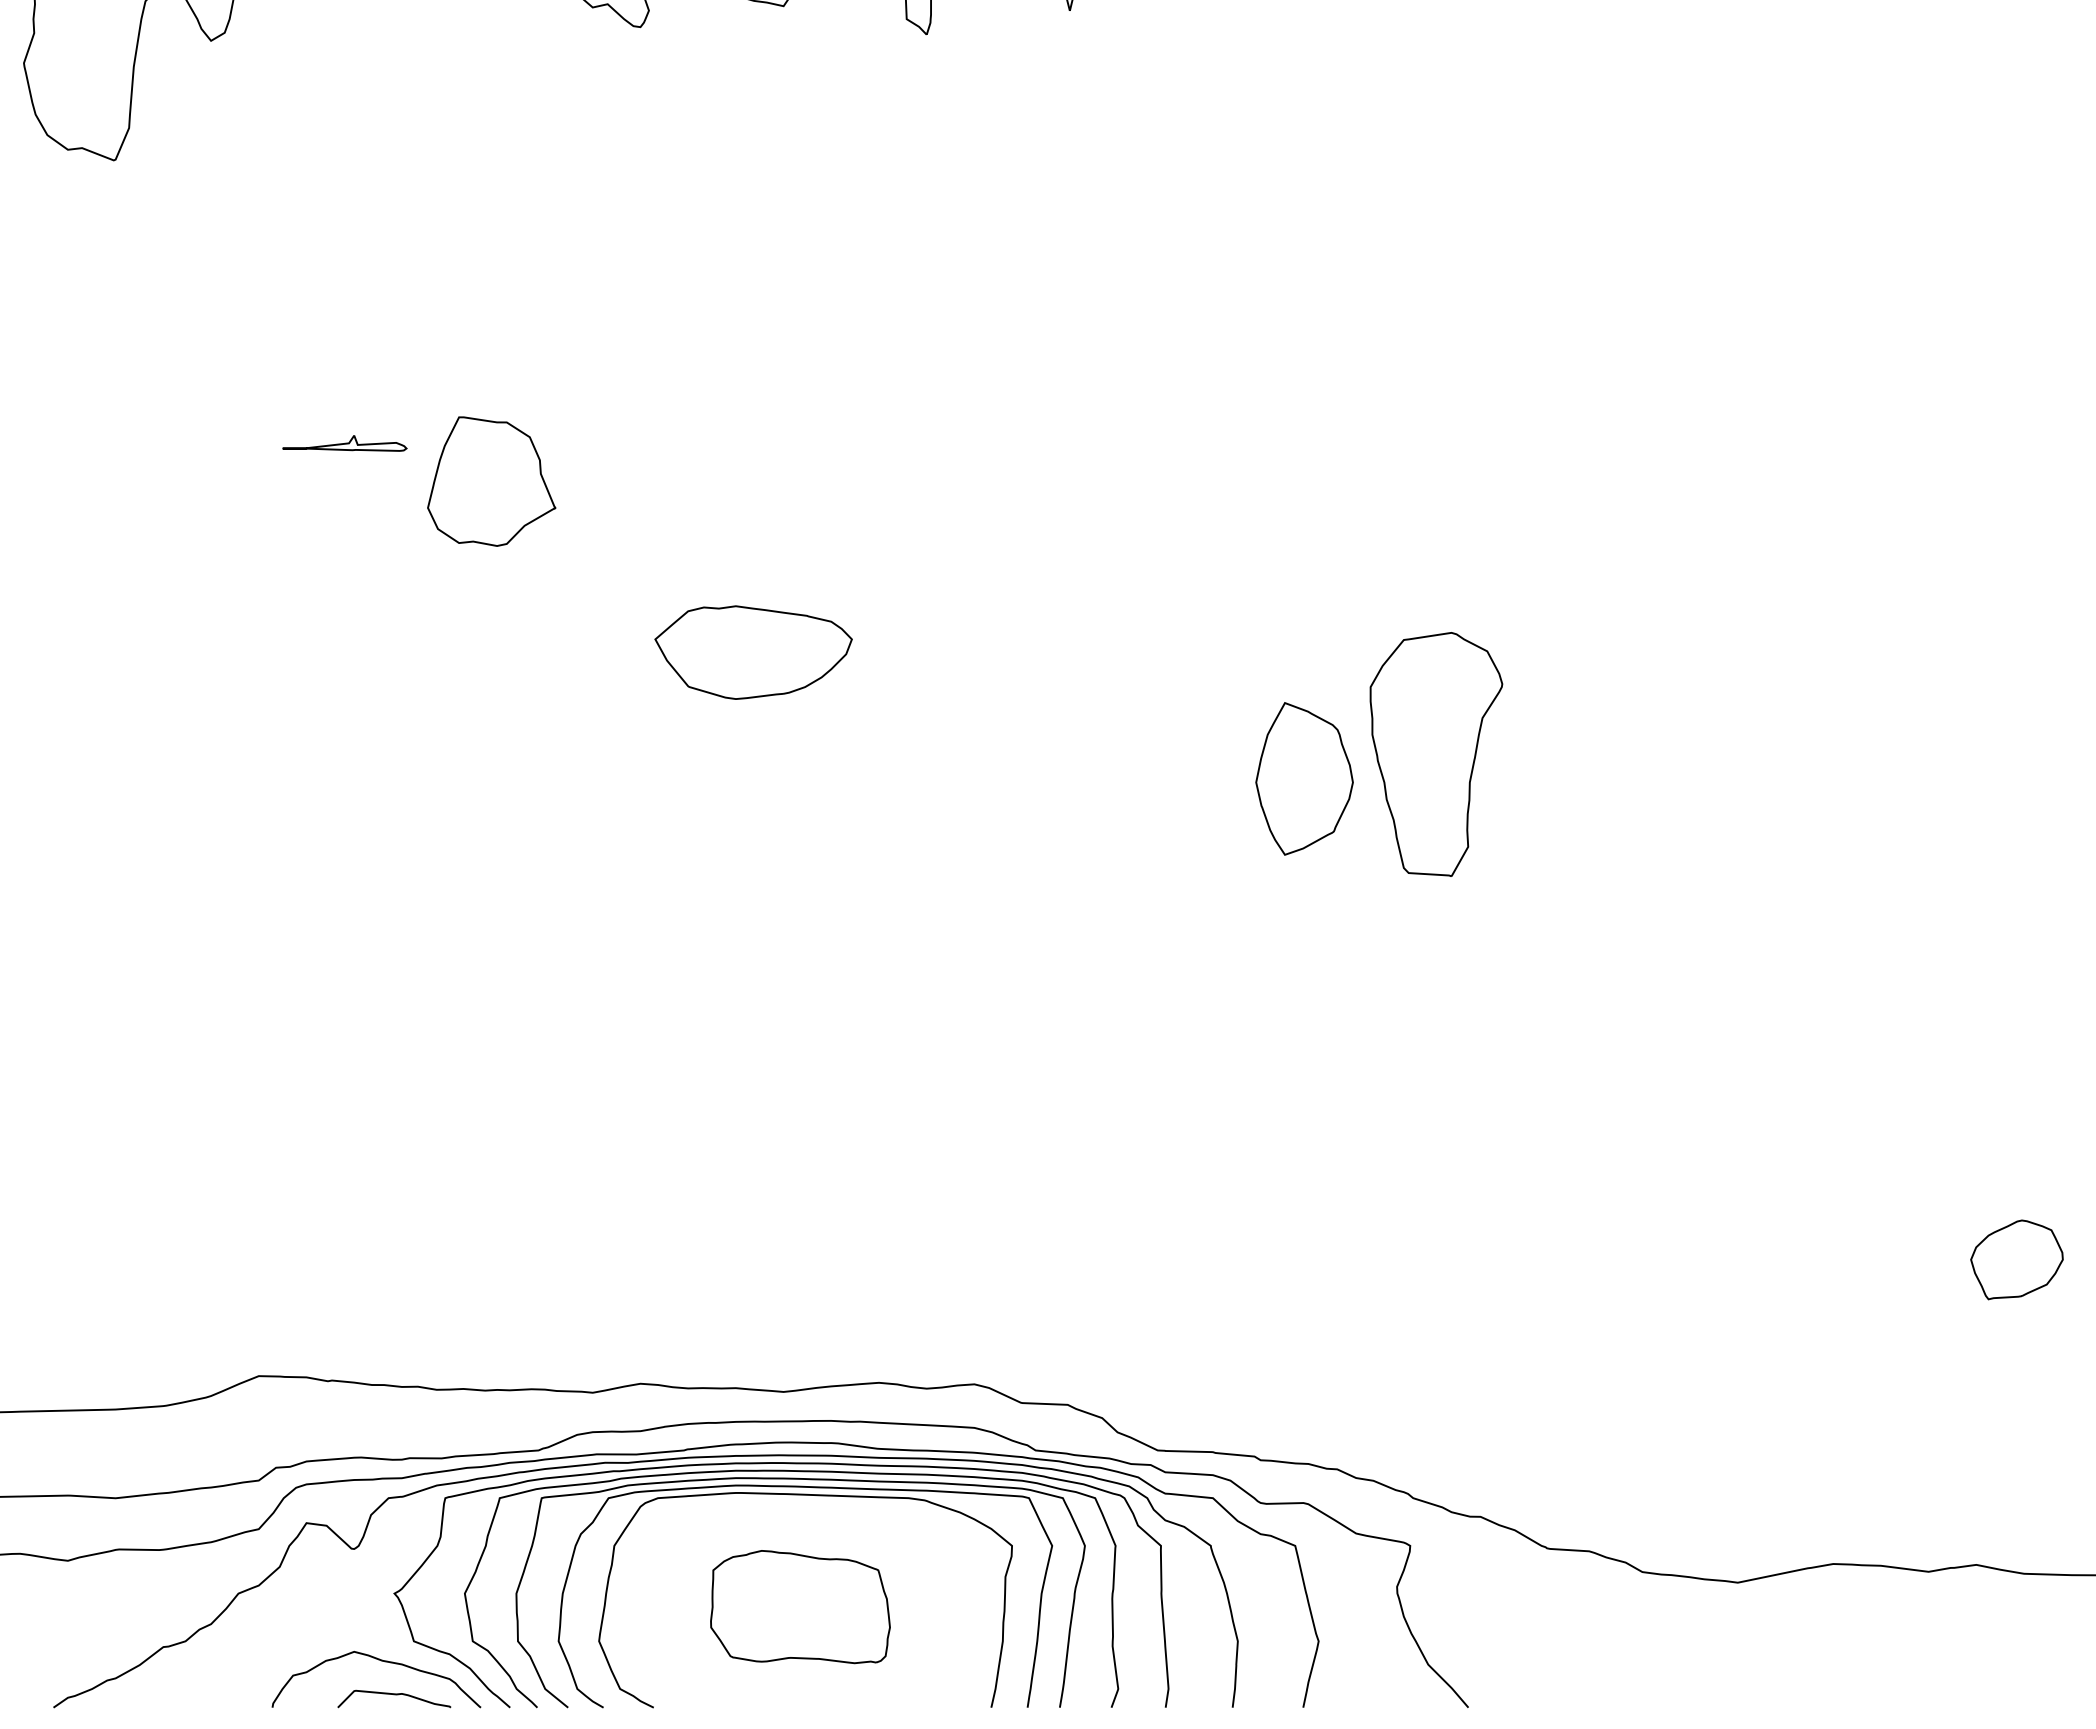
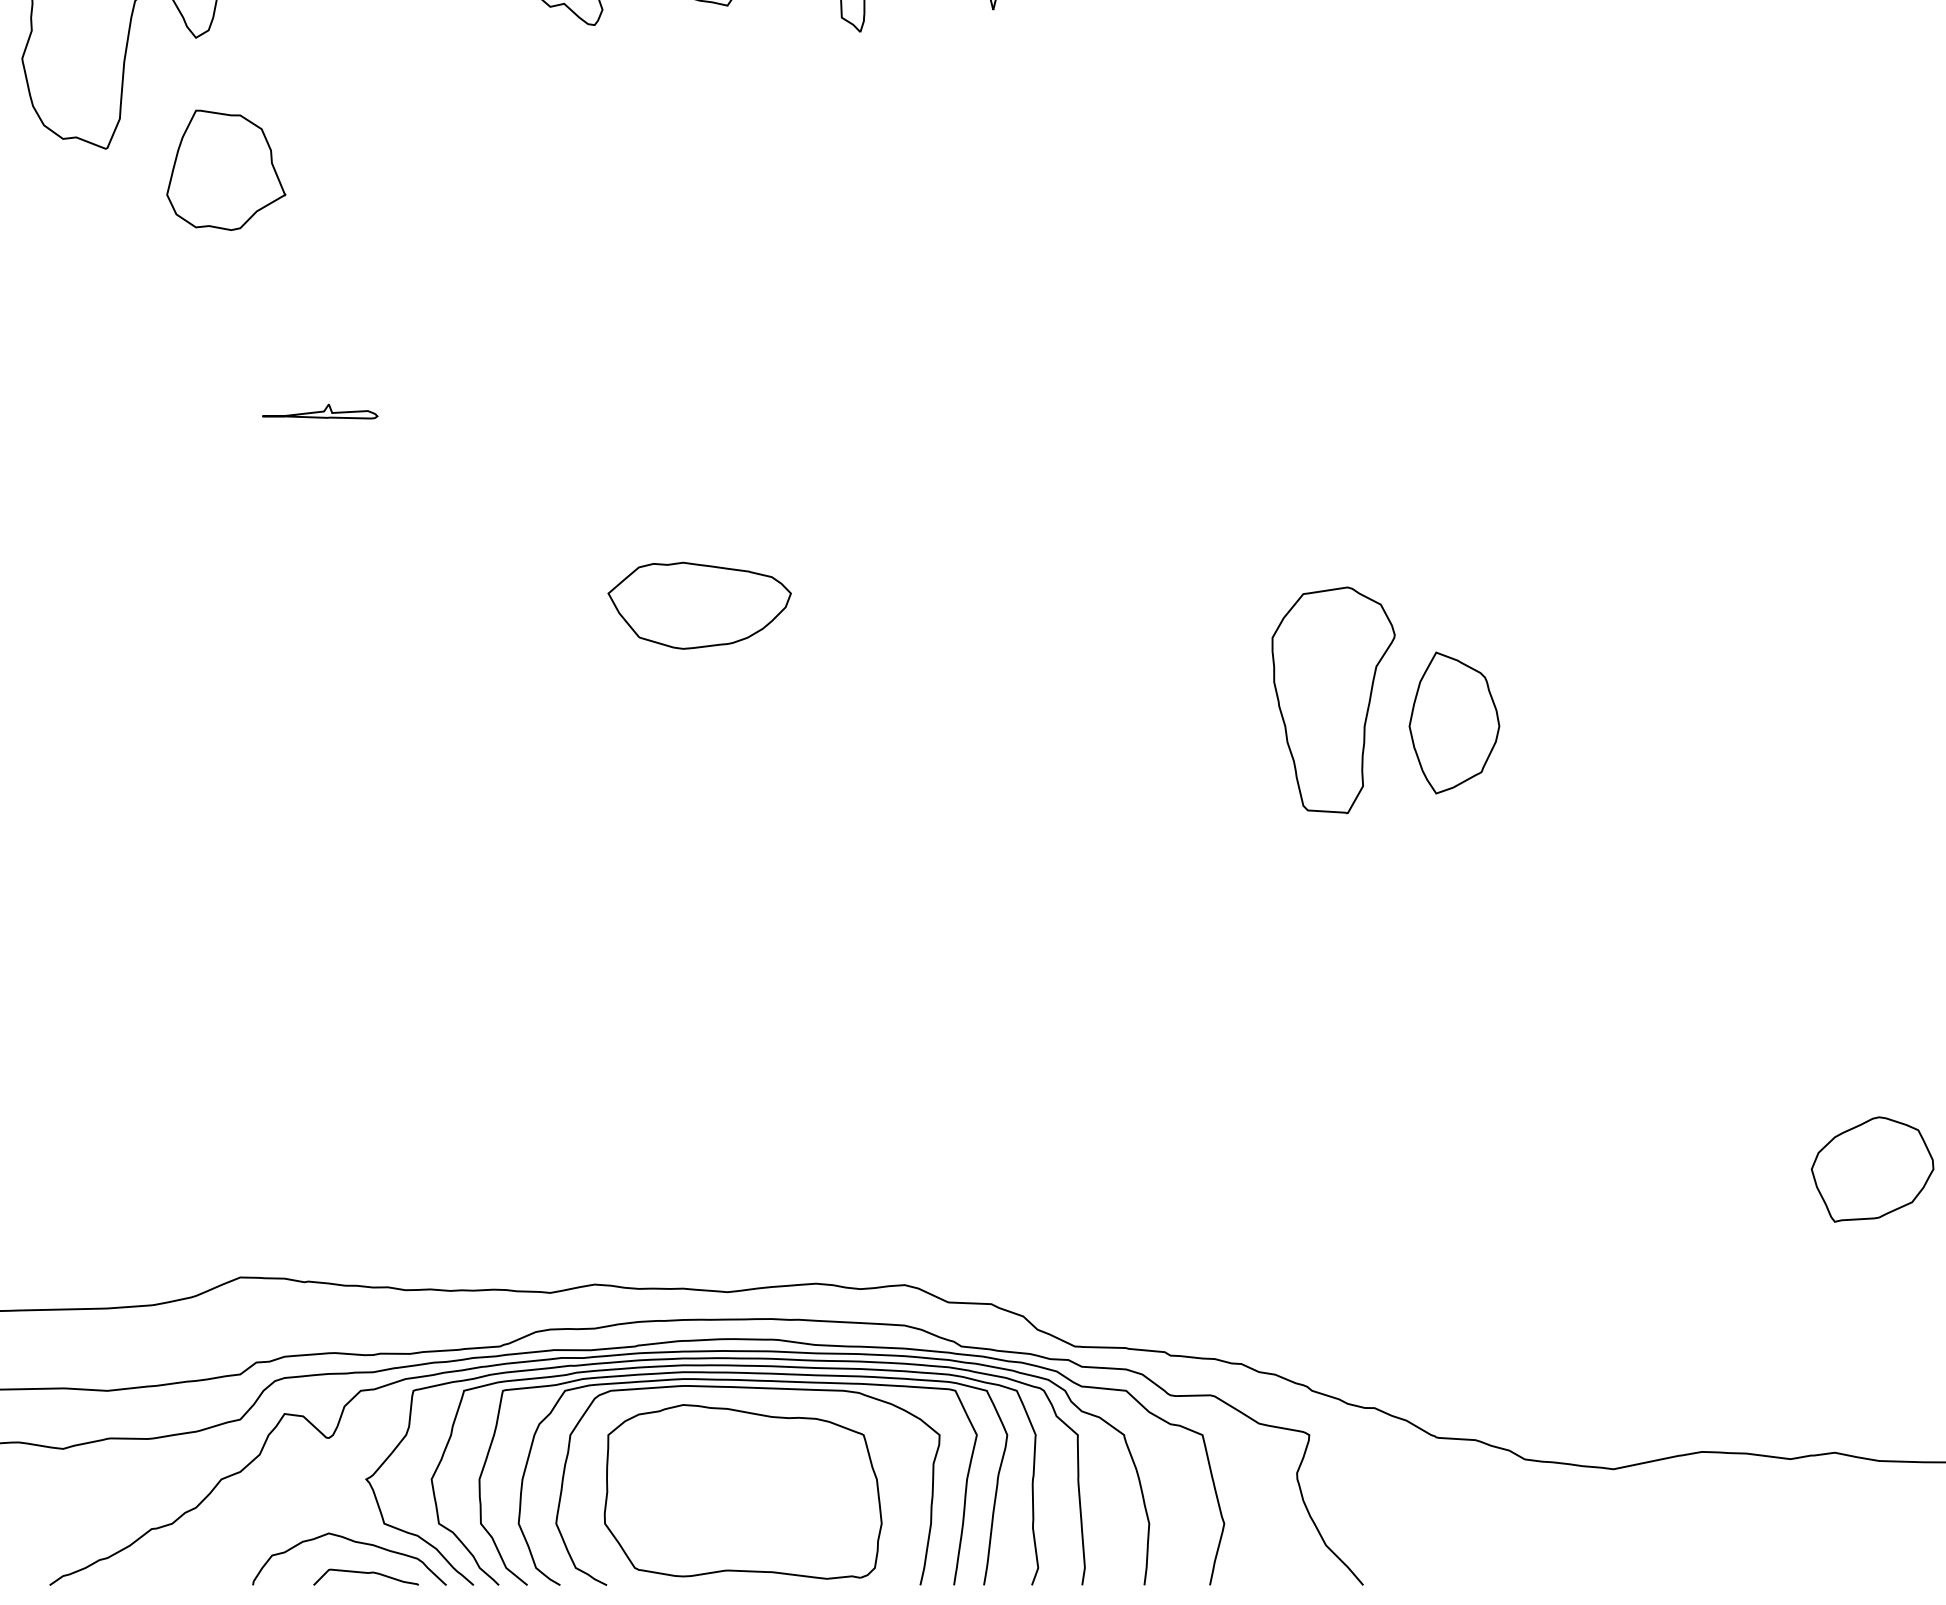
part: (491, 481) -> (226, 170), moved
part: (1304, 778) -> (1454, 722), moved
part: (2016, 1259) -> (1872, 1169), size x1.43
part: (800, 1606) -> (743, 1491), size x1.67

